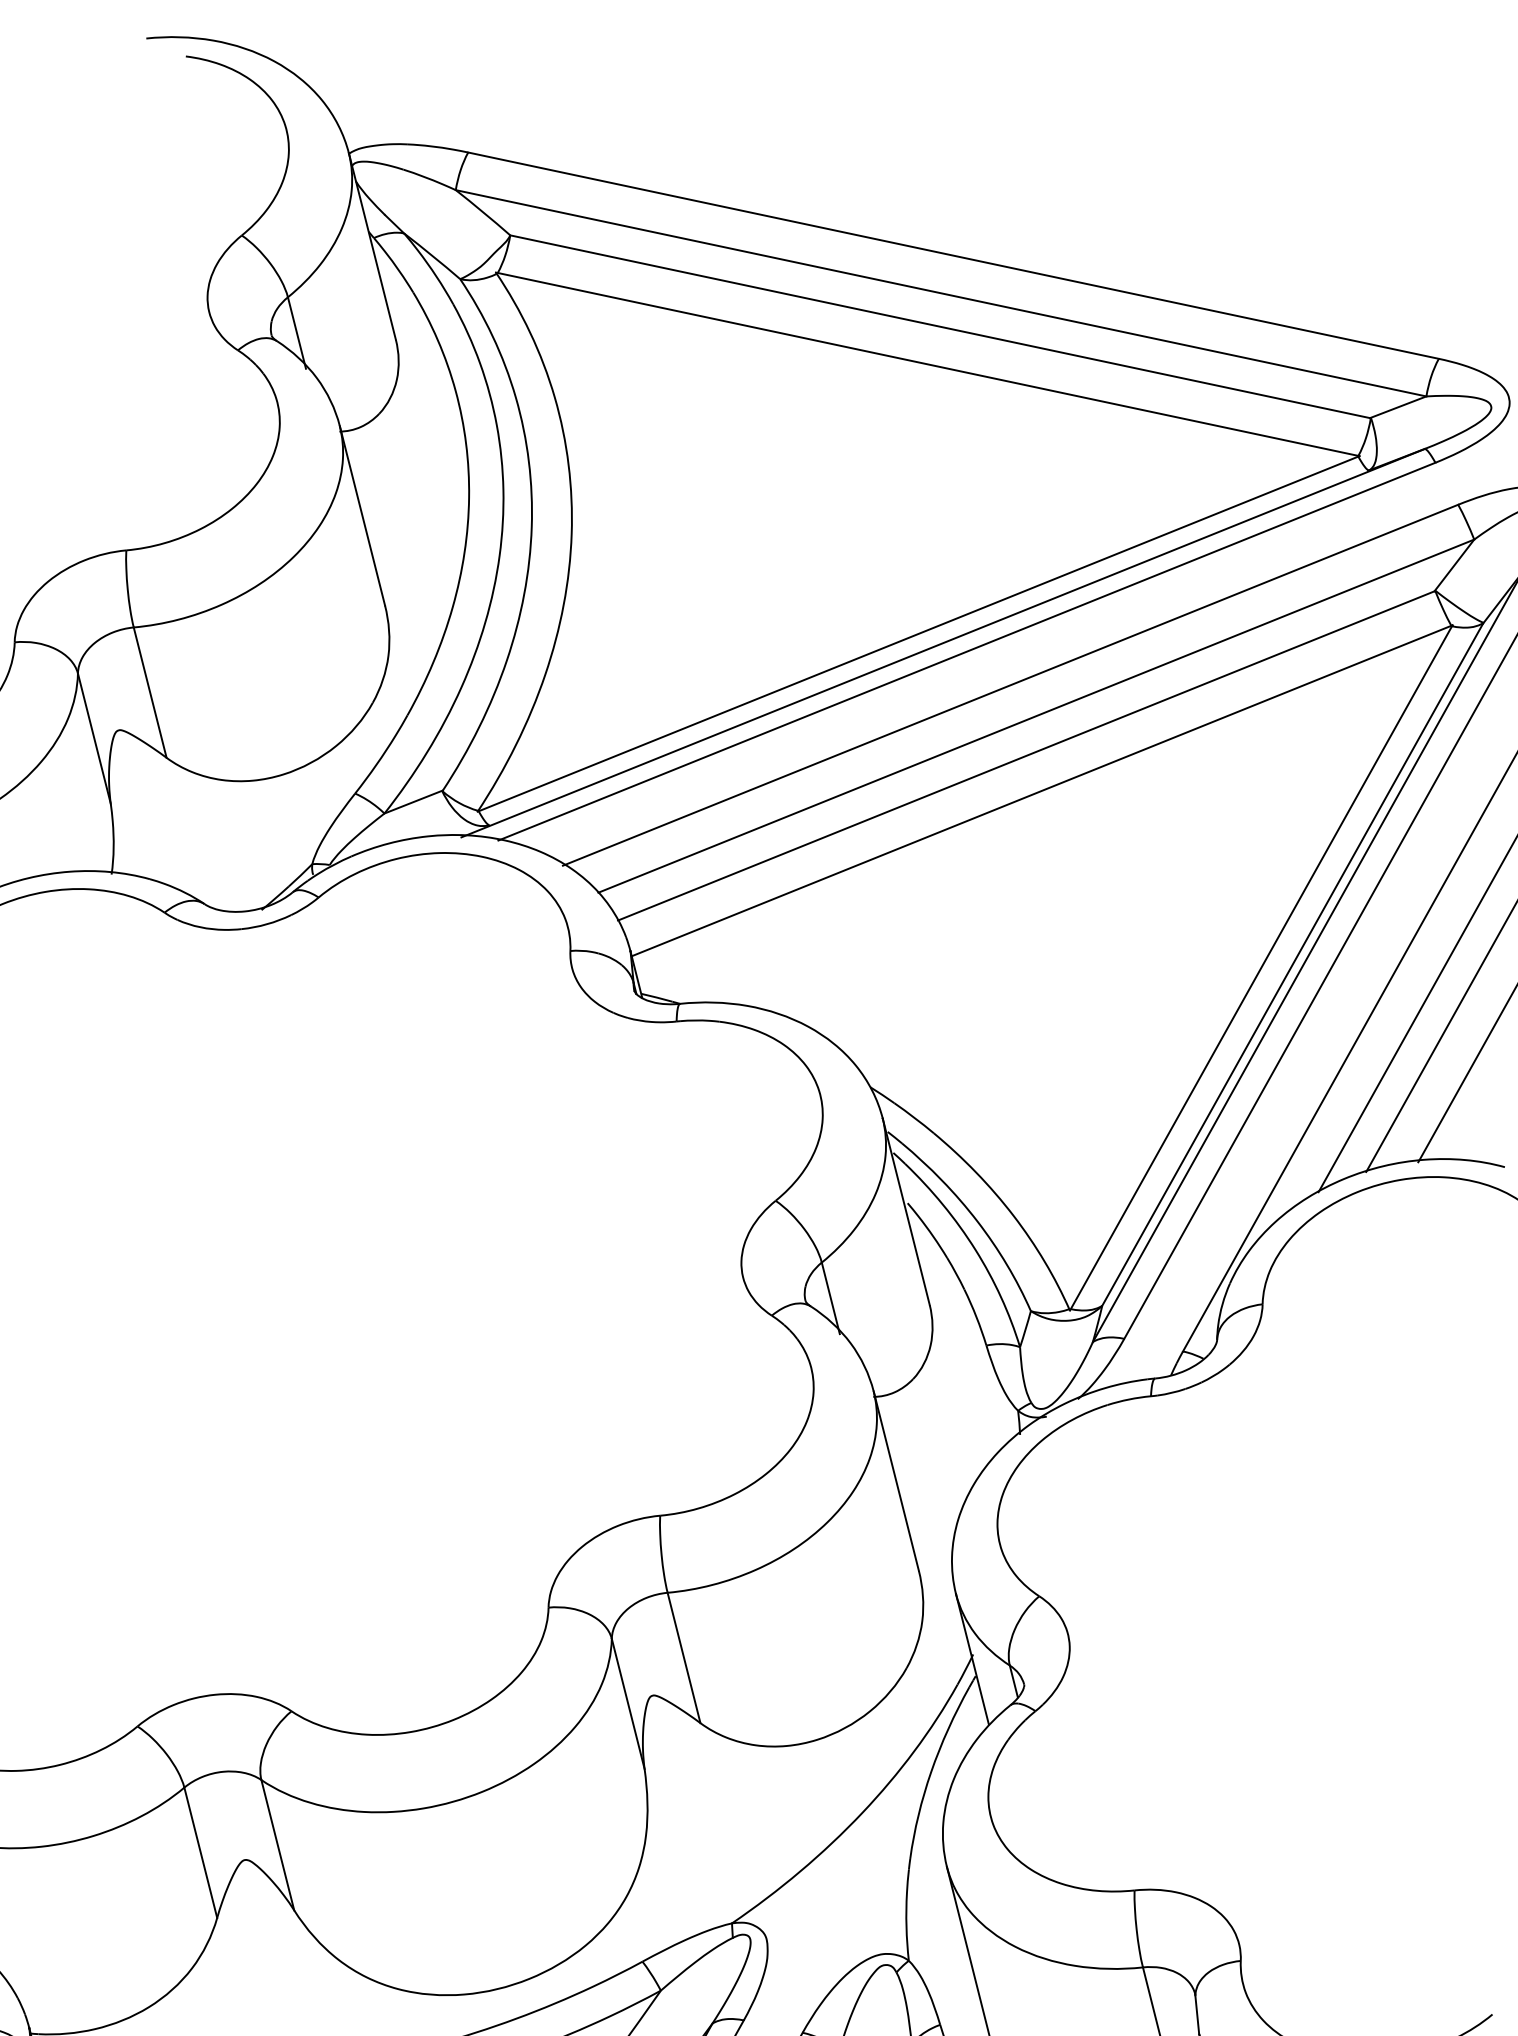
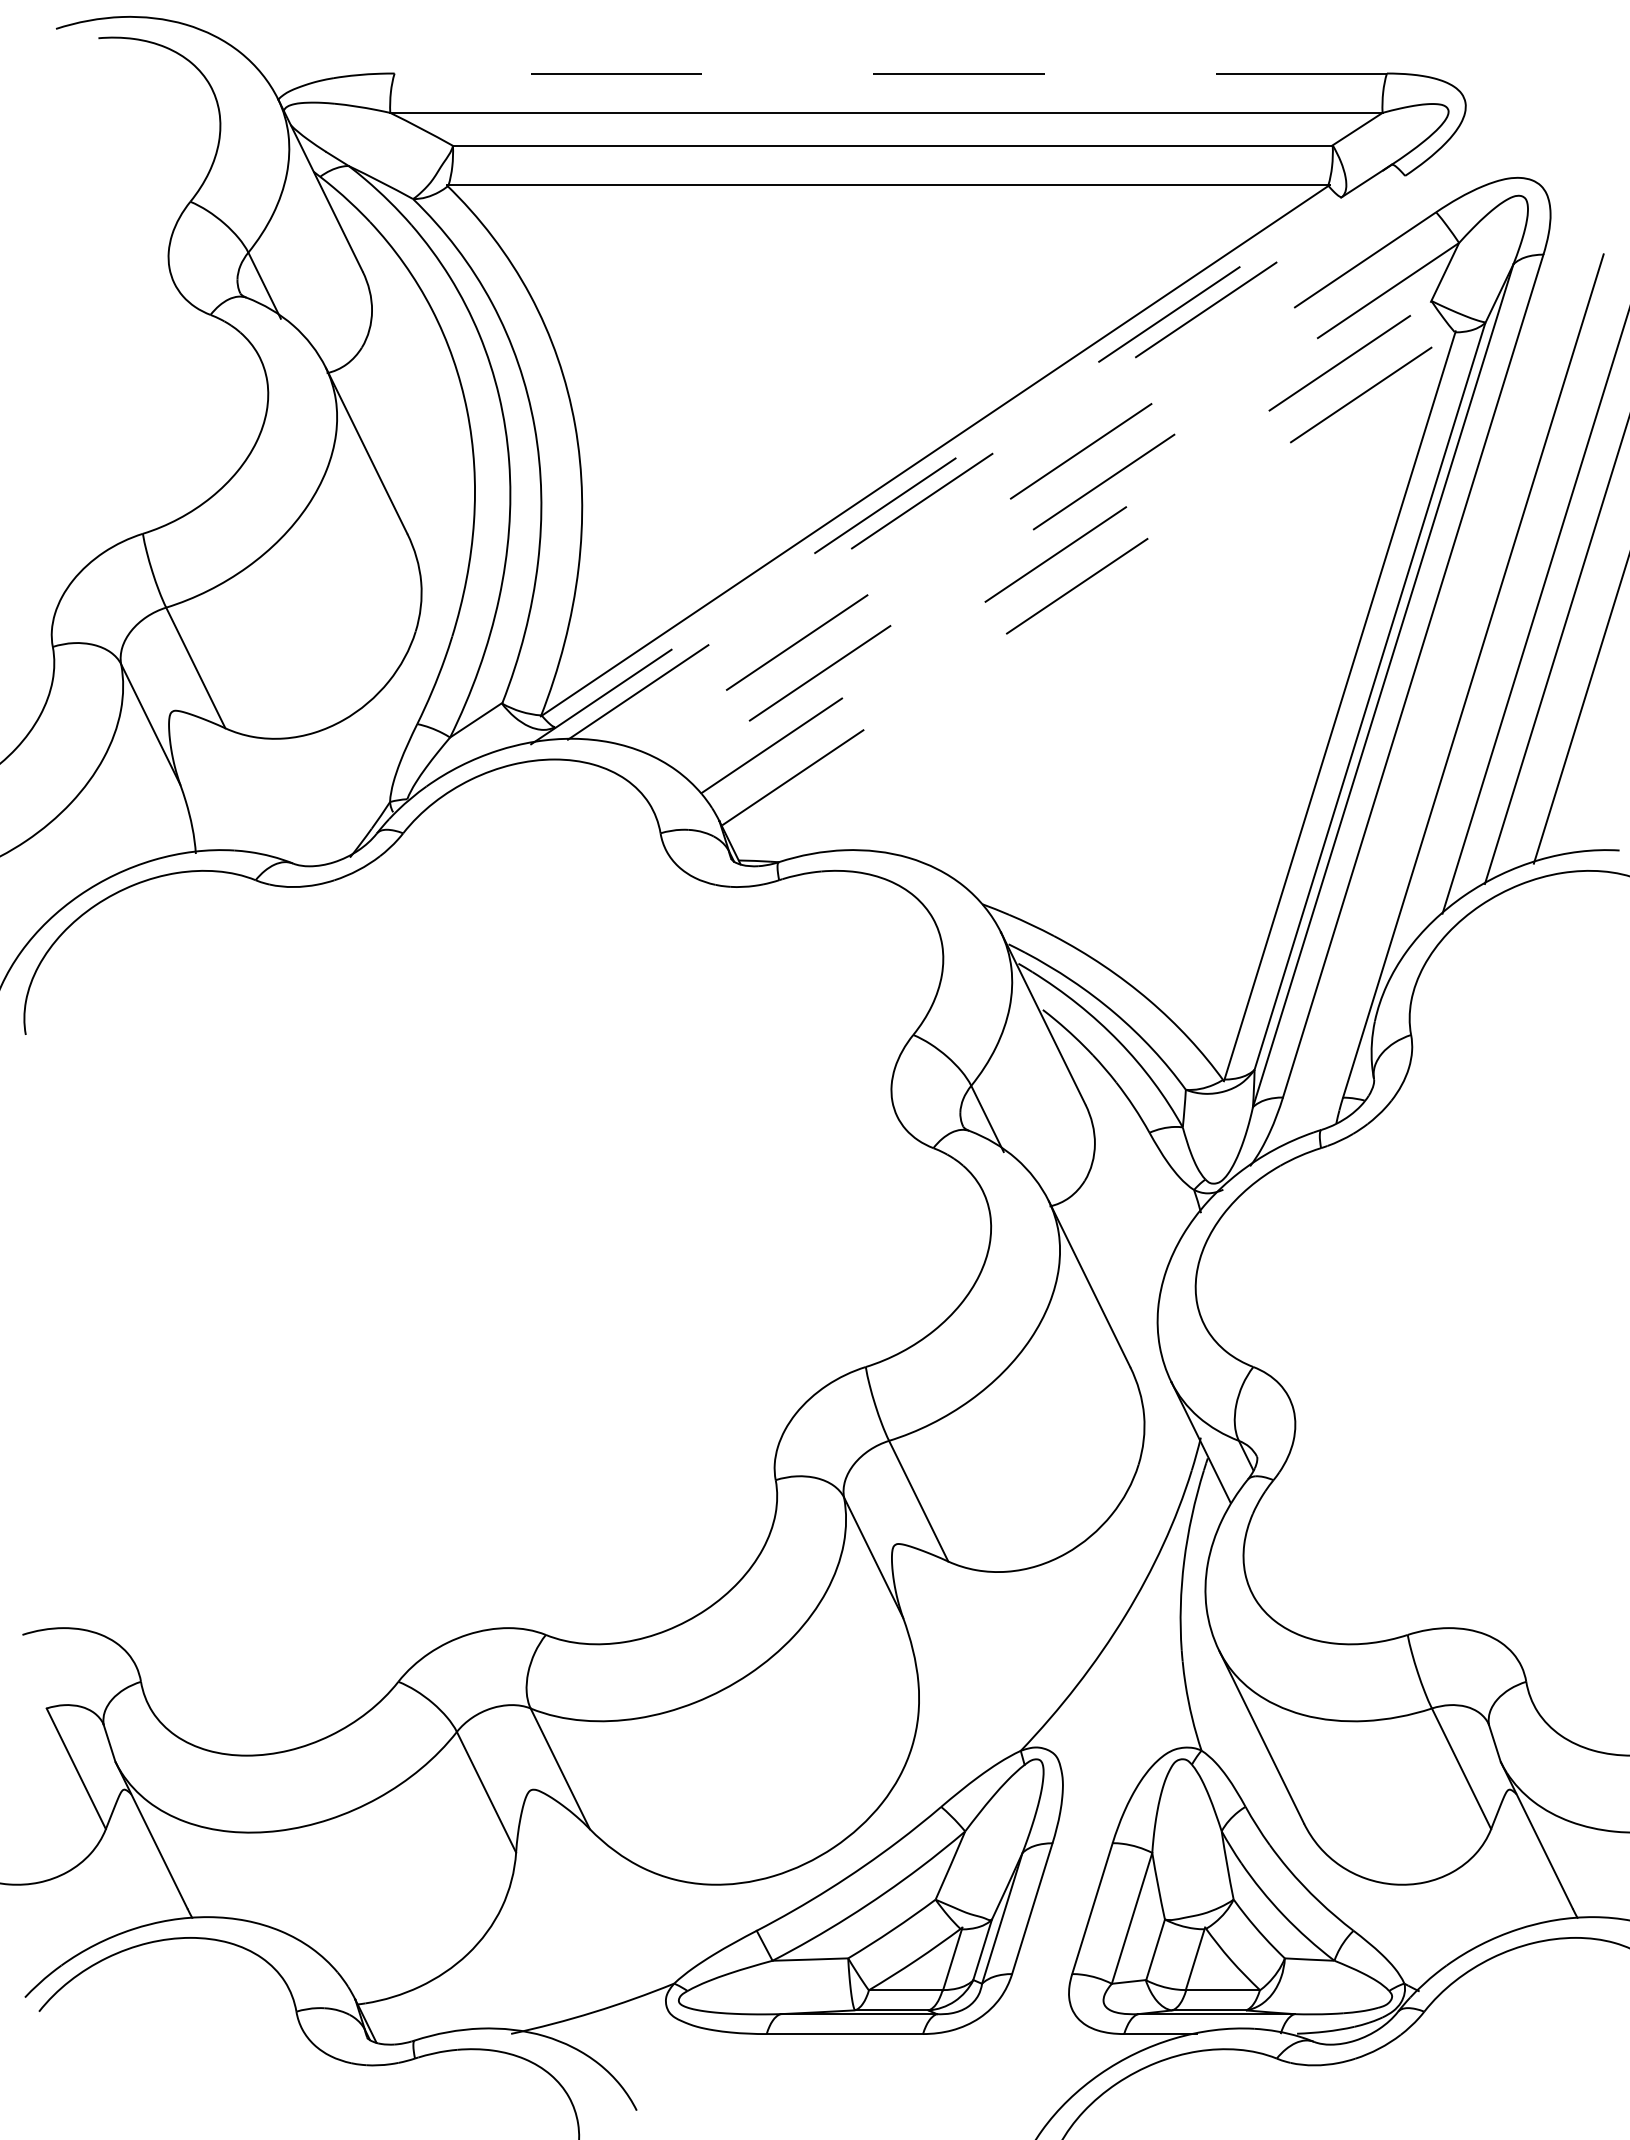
line: (953, 255) -> (890, 73), solid -> dashed
line: (943, 643) -> (961, 454), solid -> dashed
line: (967, 651) -> (986, 457), solid -> dashed
line: (1010, 684) -> (1035, 481), solid -> dashed
line: (1036, 716) -> (1067, 507), solid -> dashed
line: (1026, 755) -> (1066, 547), solid -> dashed
line: (1042, 790) -> (1089, 578), solid -> dashed

